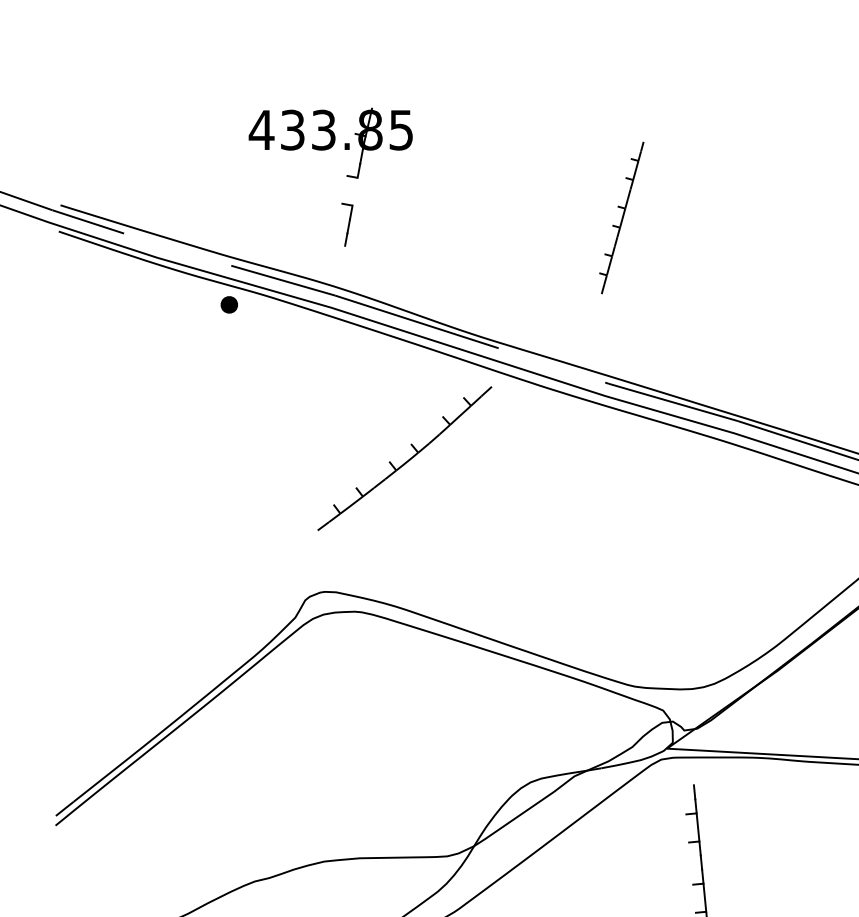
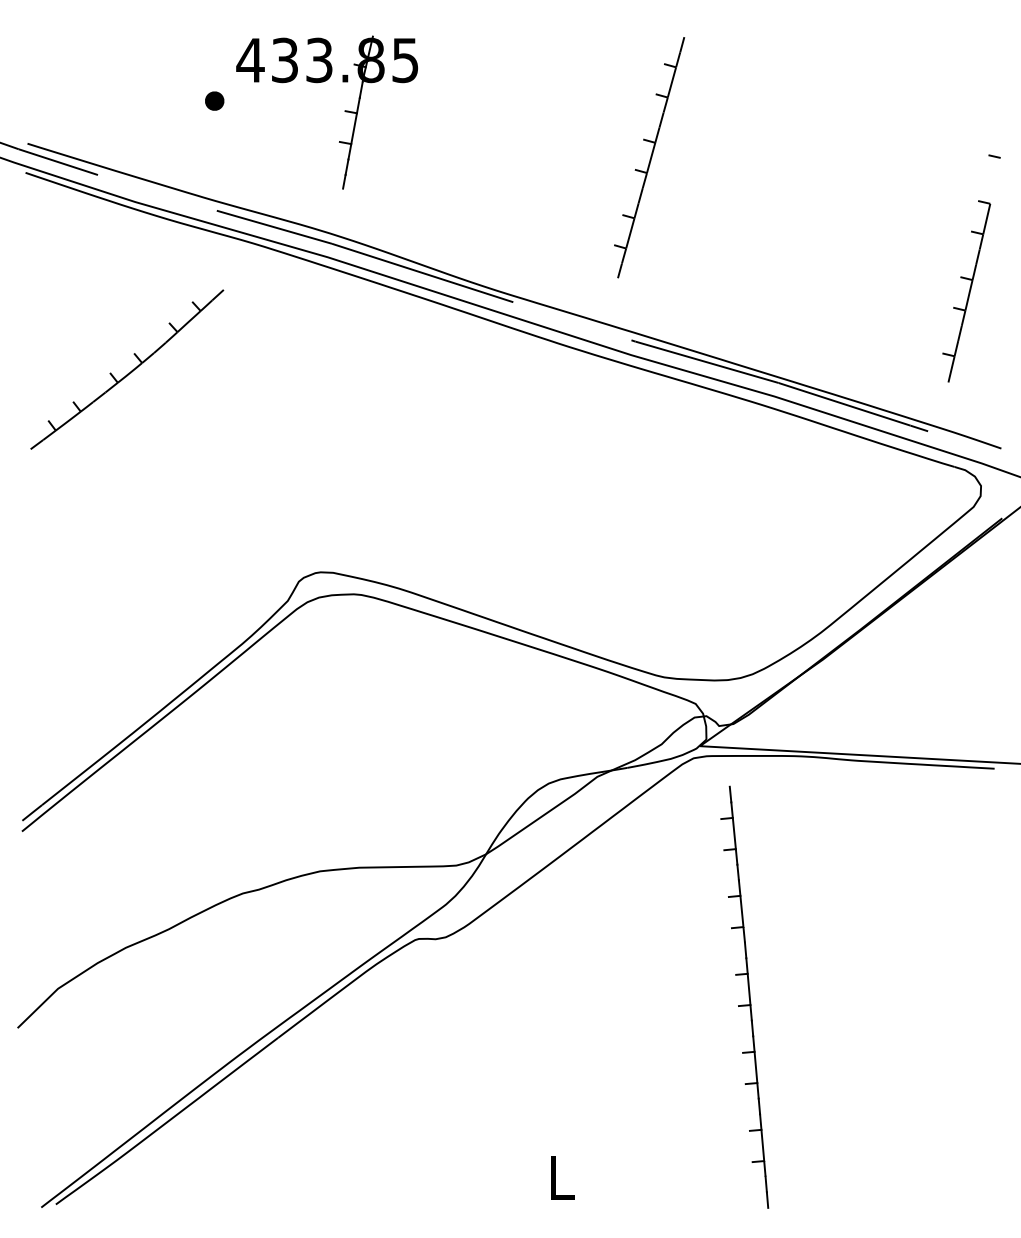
line: (354, 191) -> (353, 128), added
part: (621, 217) -> (649, 157), size x1.43
part: (229, 304) -> (214, 100), moved
part: (405, 458) -> (127, 369), moved

